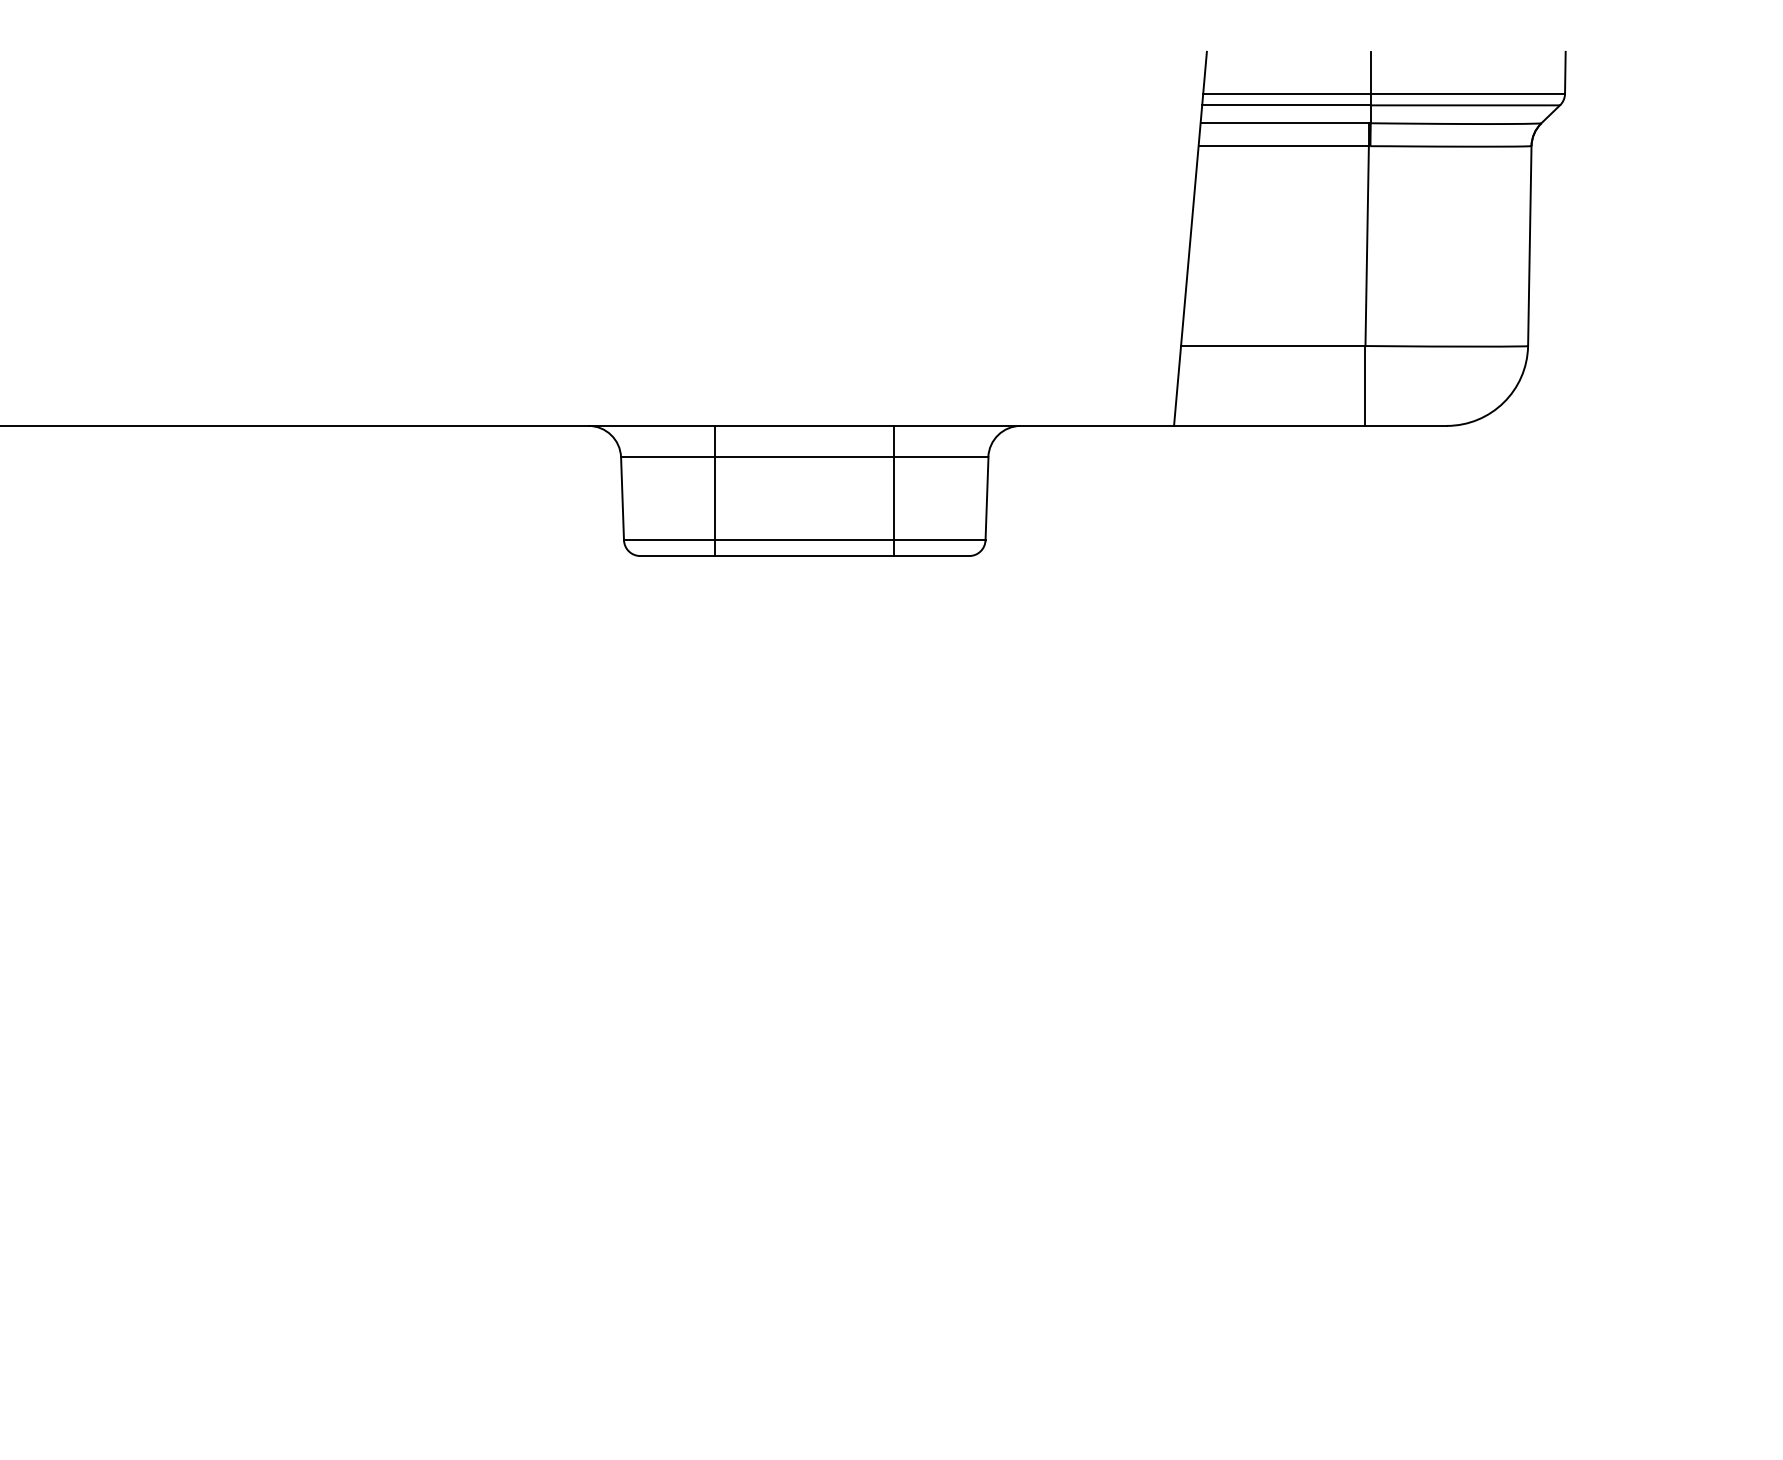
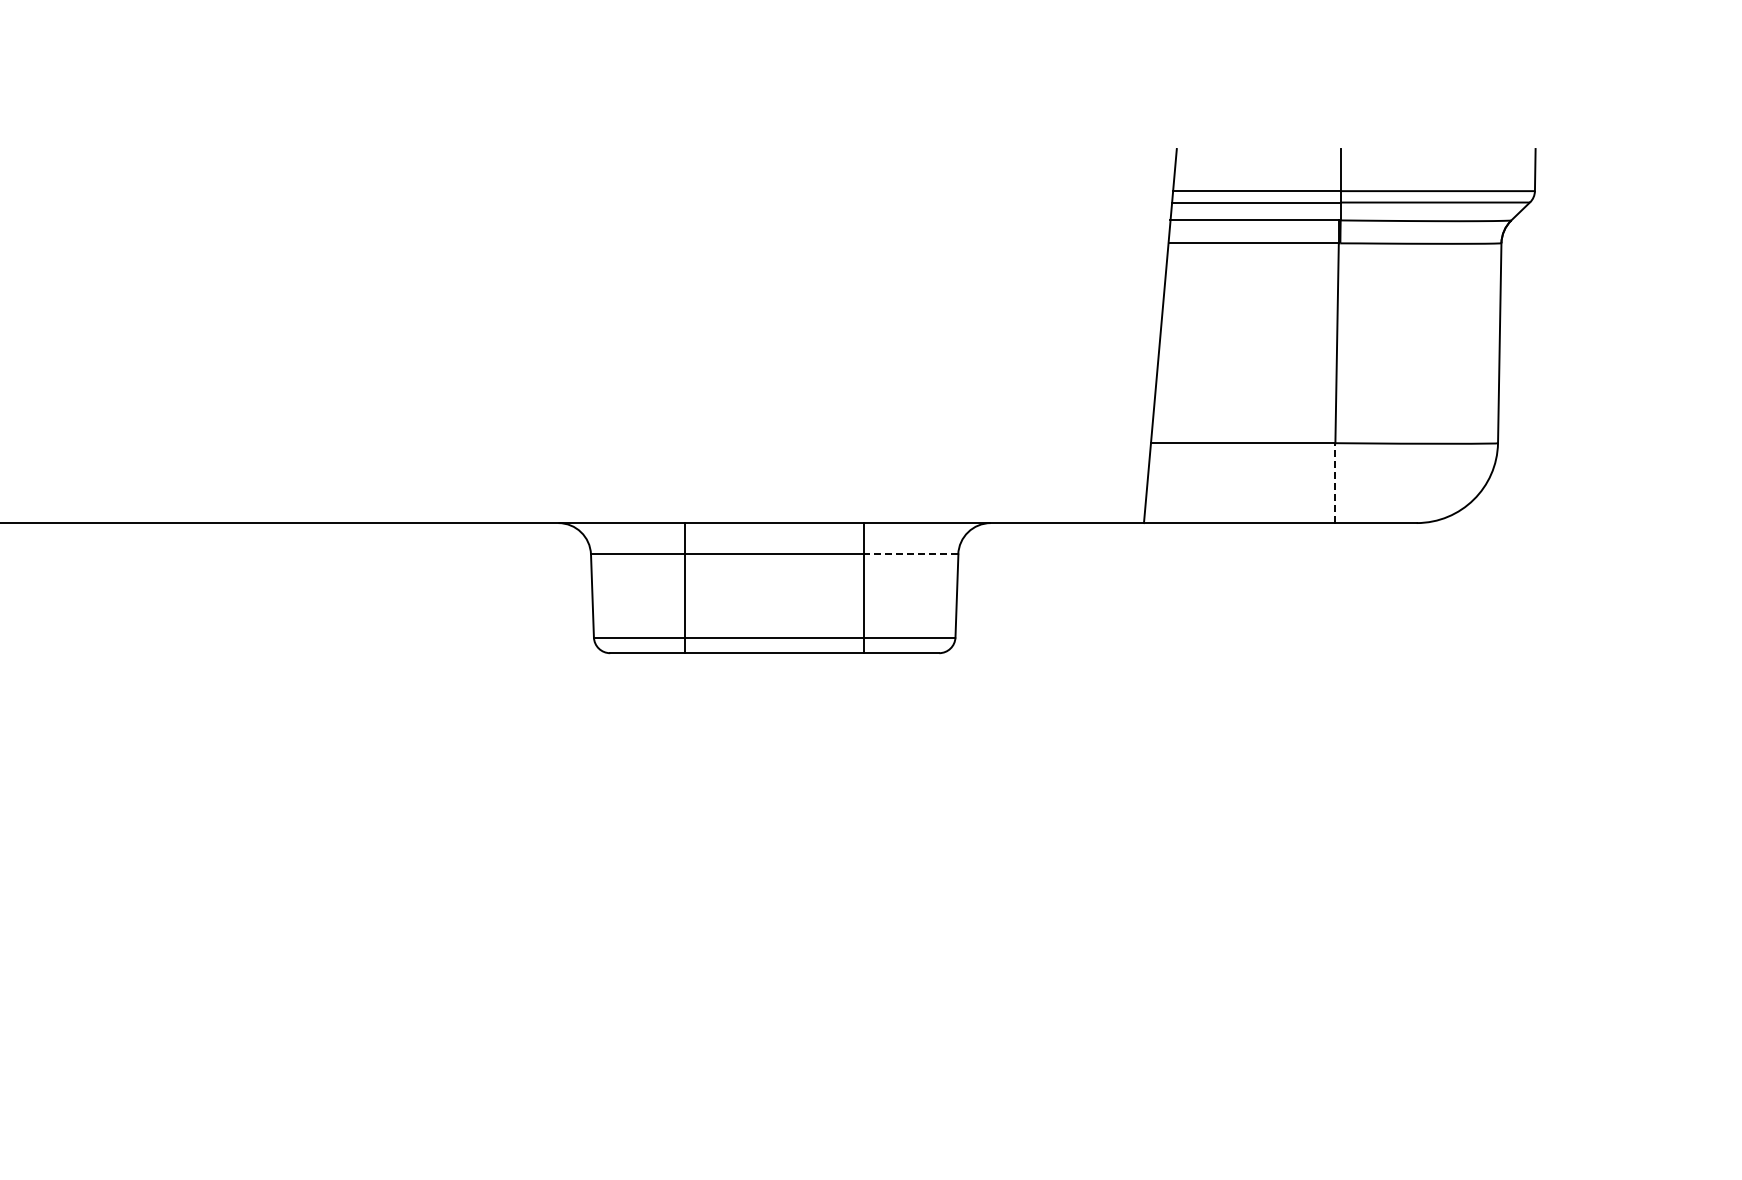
line: (1365, 386) -> (1335, 483), solid -> dashed
line: (940, 457) -> (910, 554), solid -> dashed

